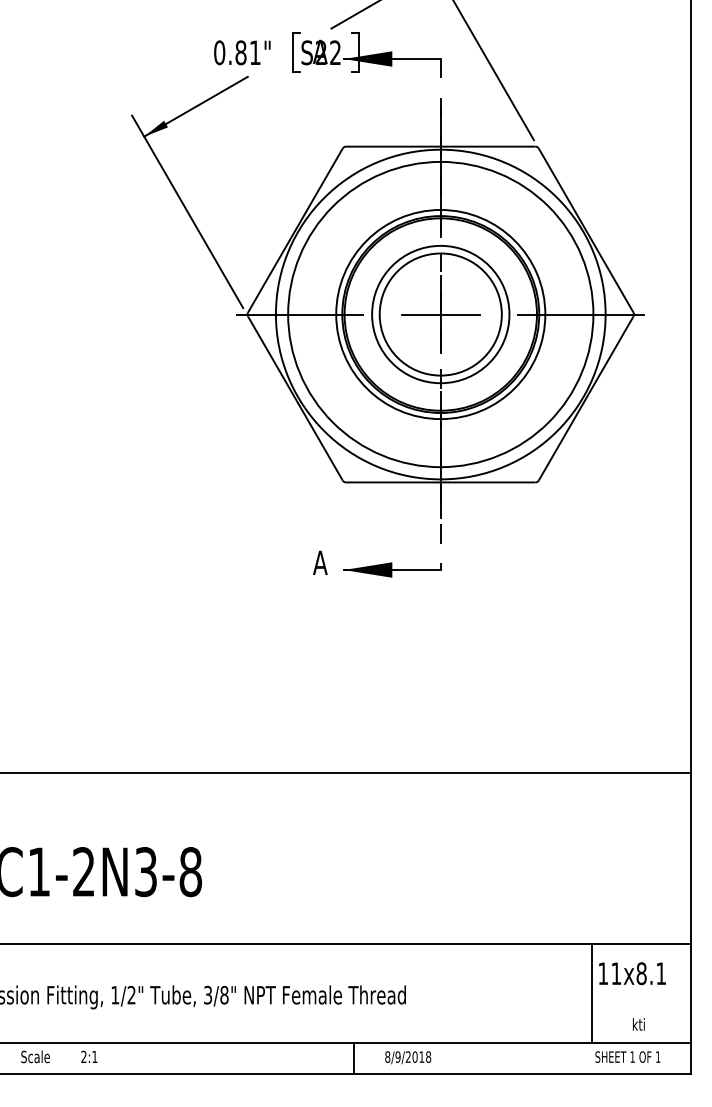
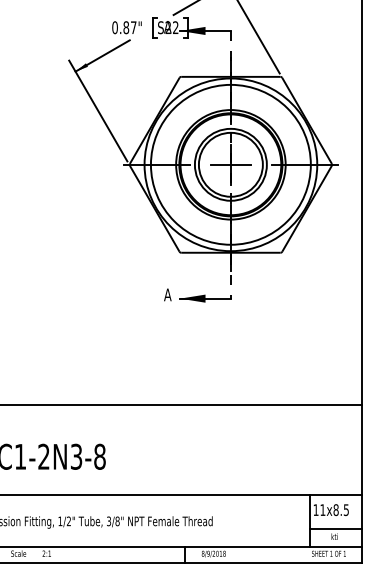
text: (254, 52) -> (133, 27), 0.81" -> 0.87"
text: (659, 974) -> (345, 510), 11x8.1 -> 11x8.5
line: (642, 1008) -> (336, 528), added

